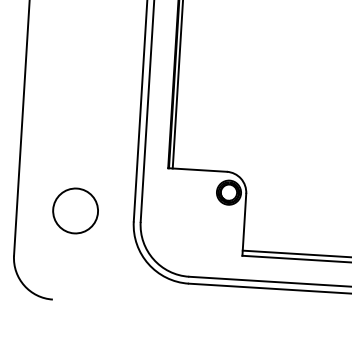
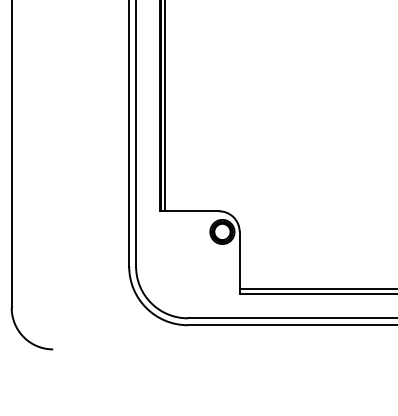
circle: (75, 210) -> (70, 259), removed

